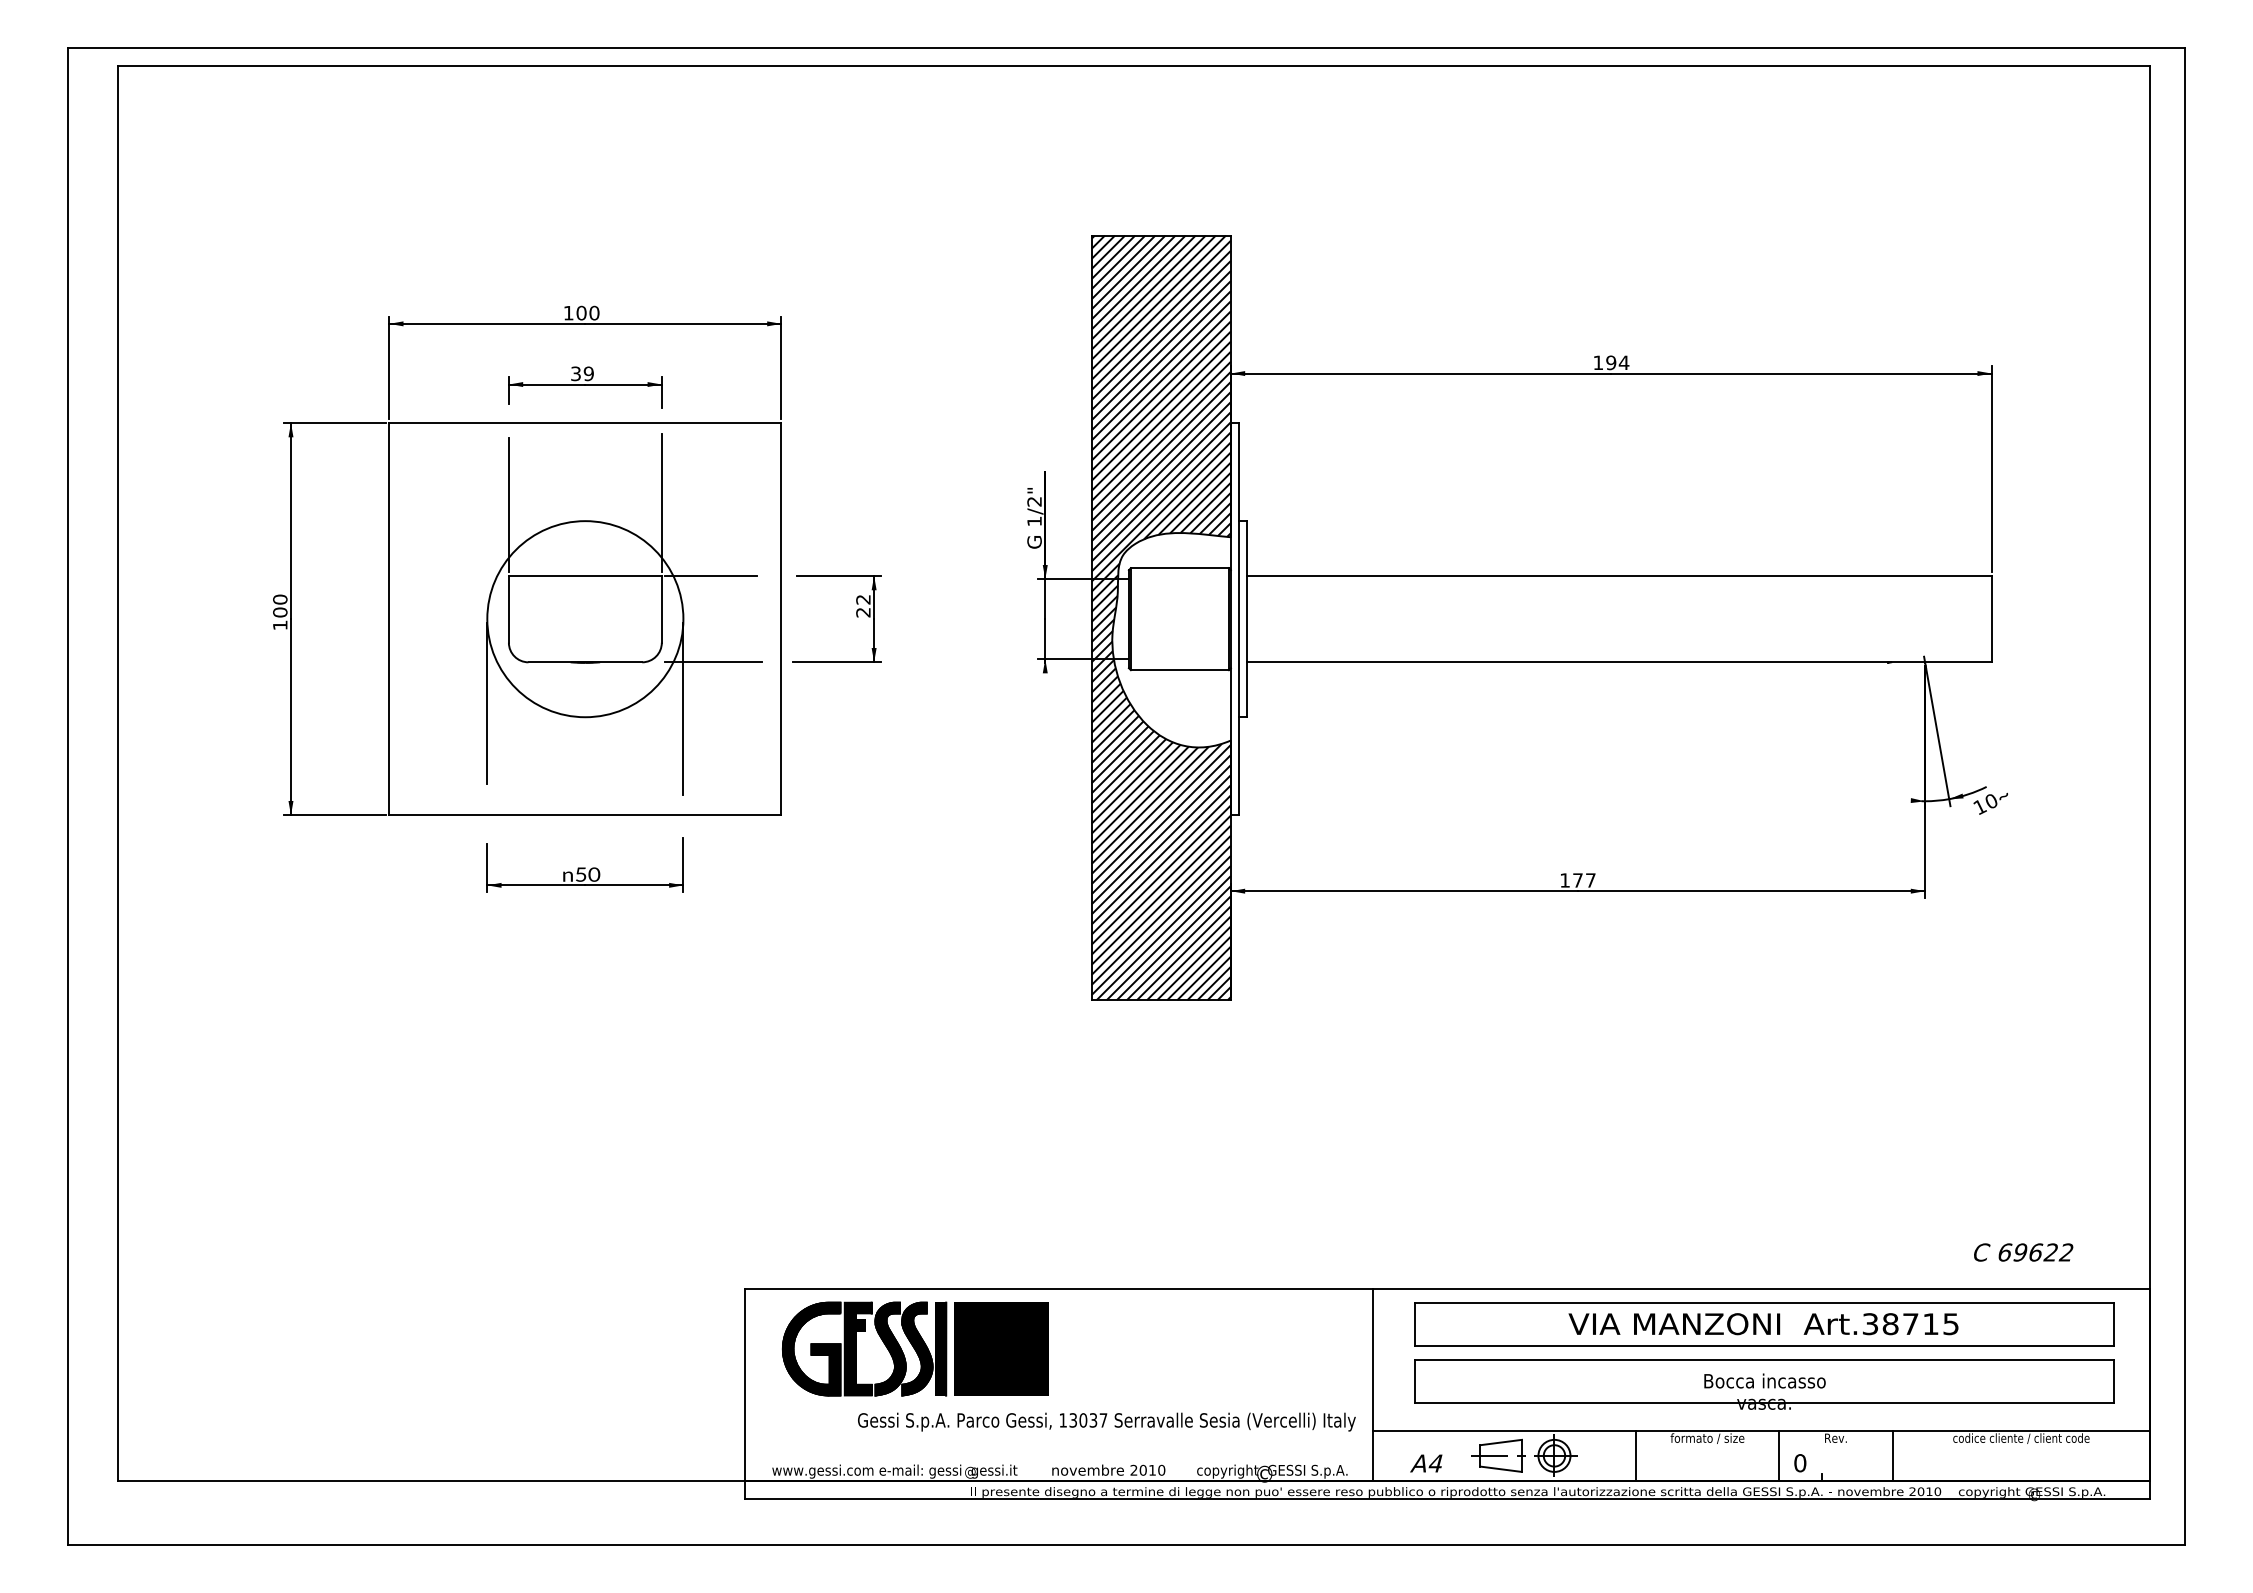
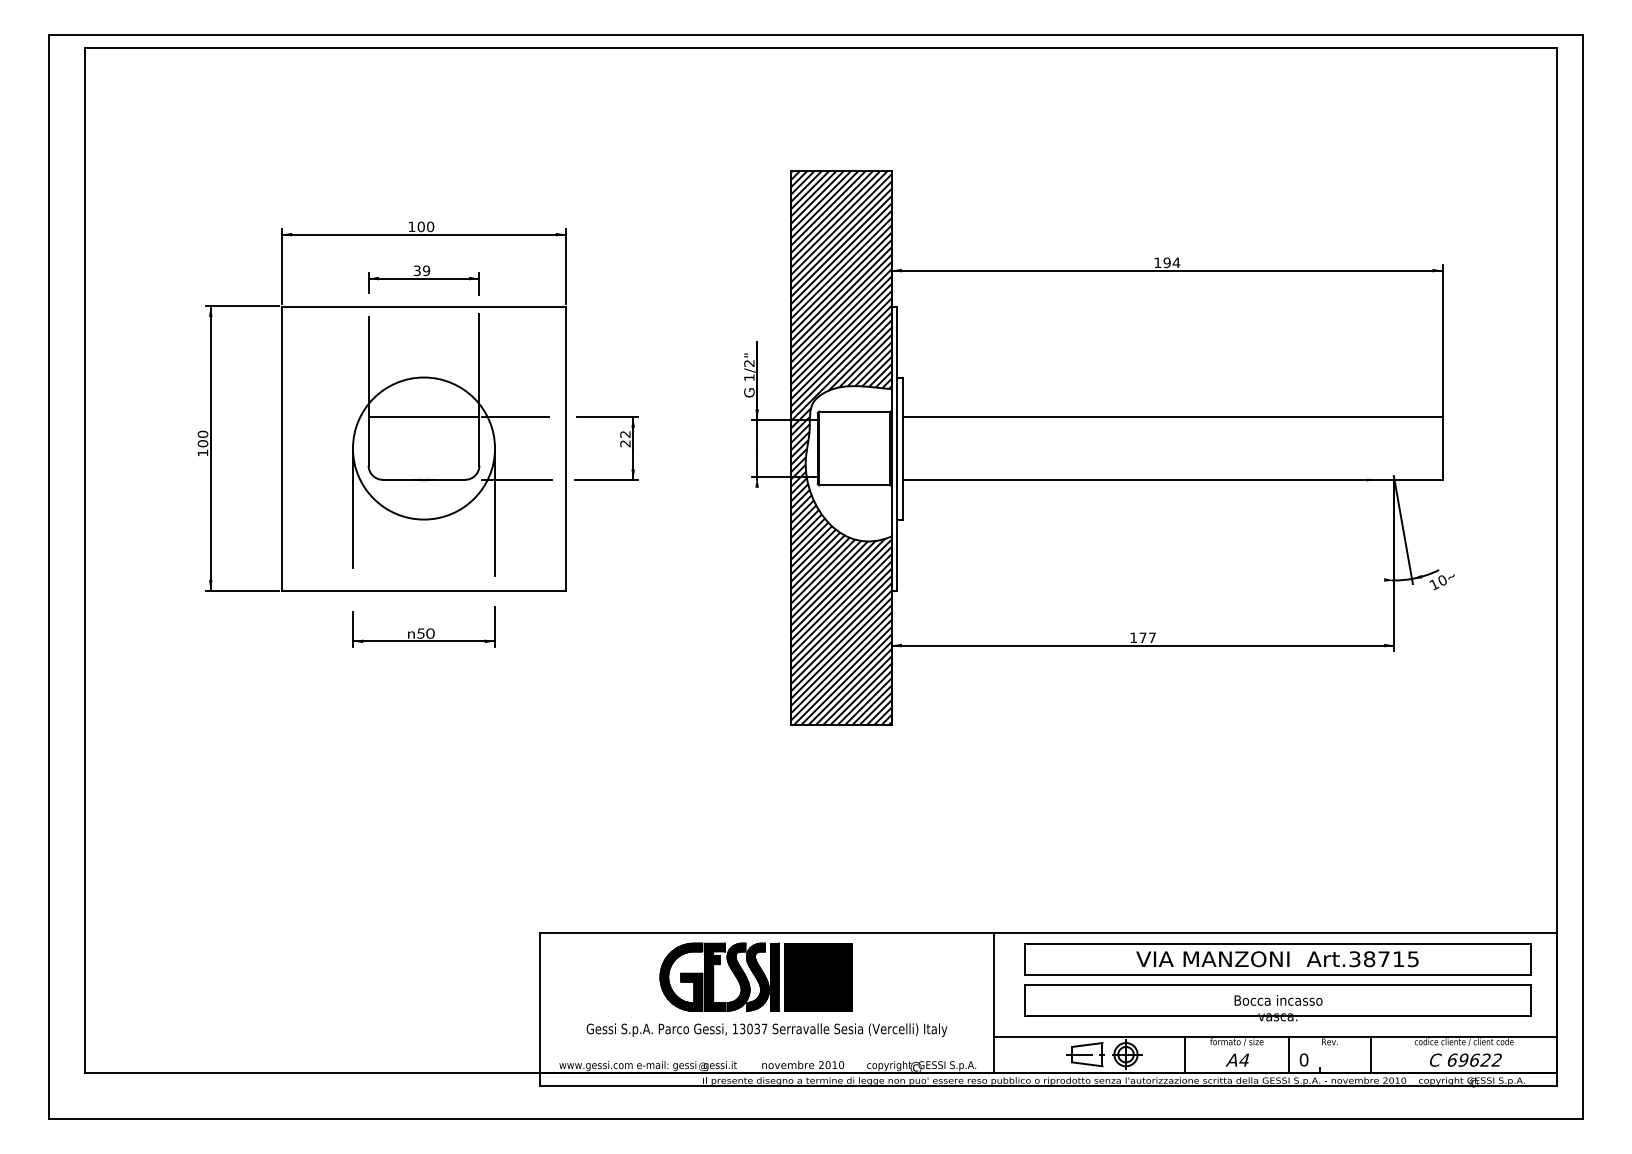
text: (2023, 1252) -> (1465, 1060), moved
part: (914, 1348) -> (755, 976), moved
text: (1106, 1421) -> (766, 1029), moved
text: (1426, 1463) -> (1237, 1060), moved

